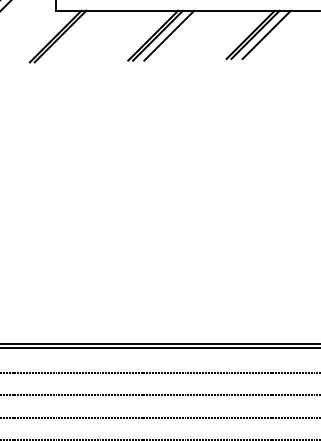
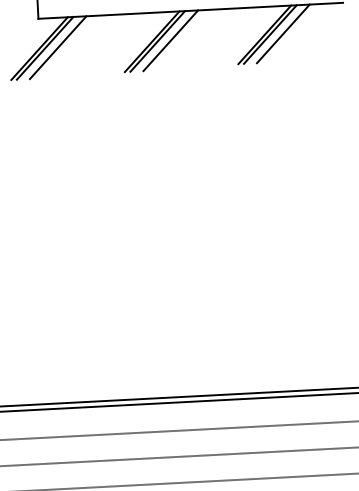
line: (71, 36) -> (57, 47), added

